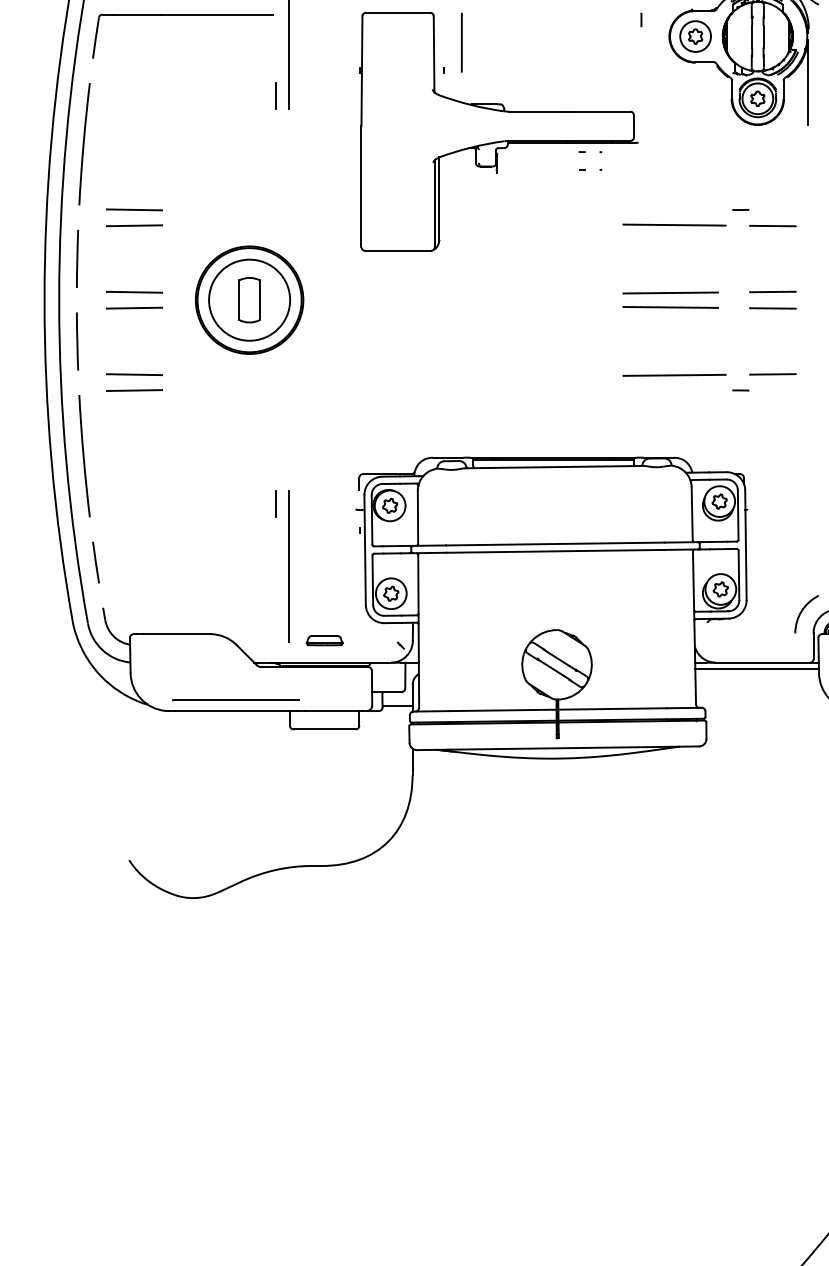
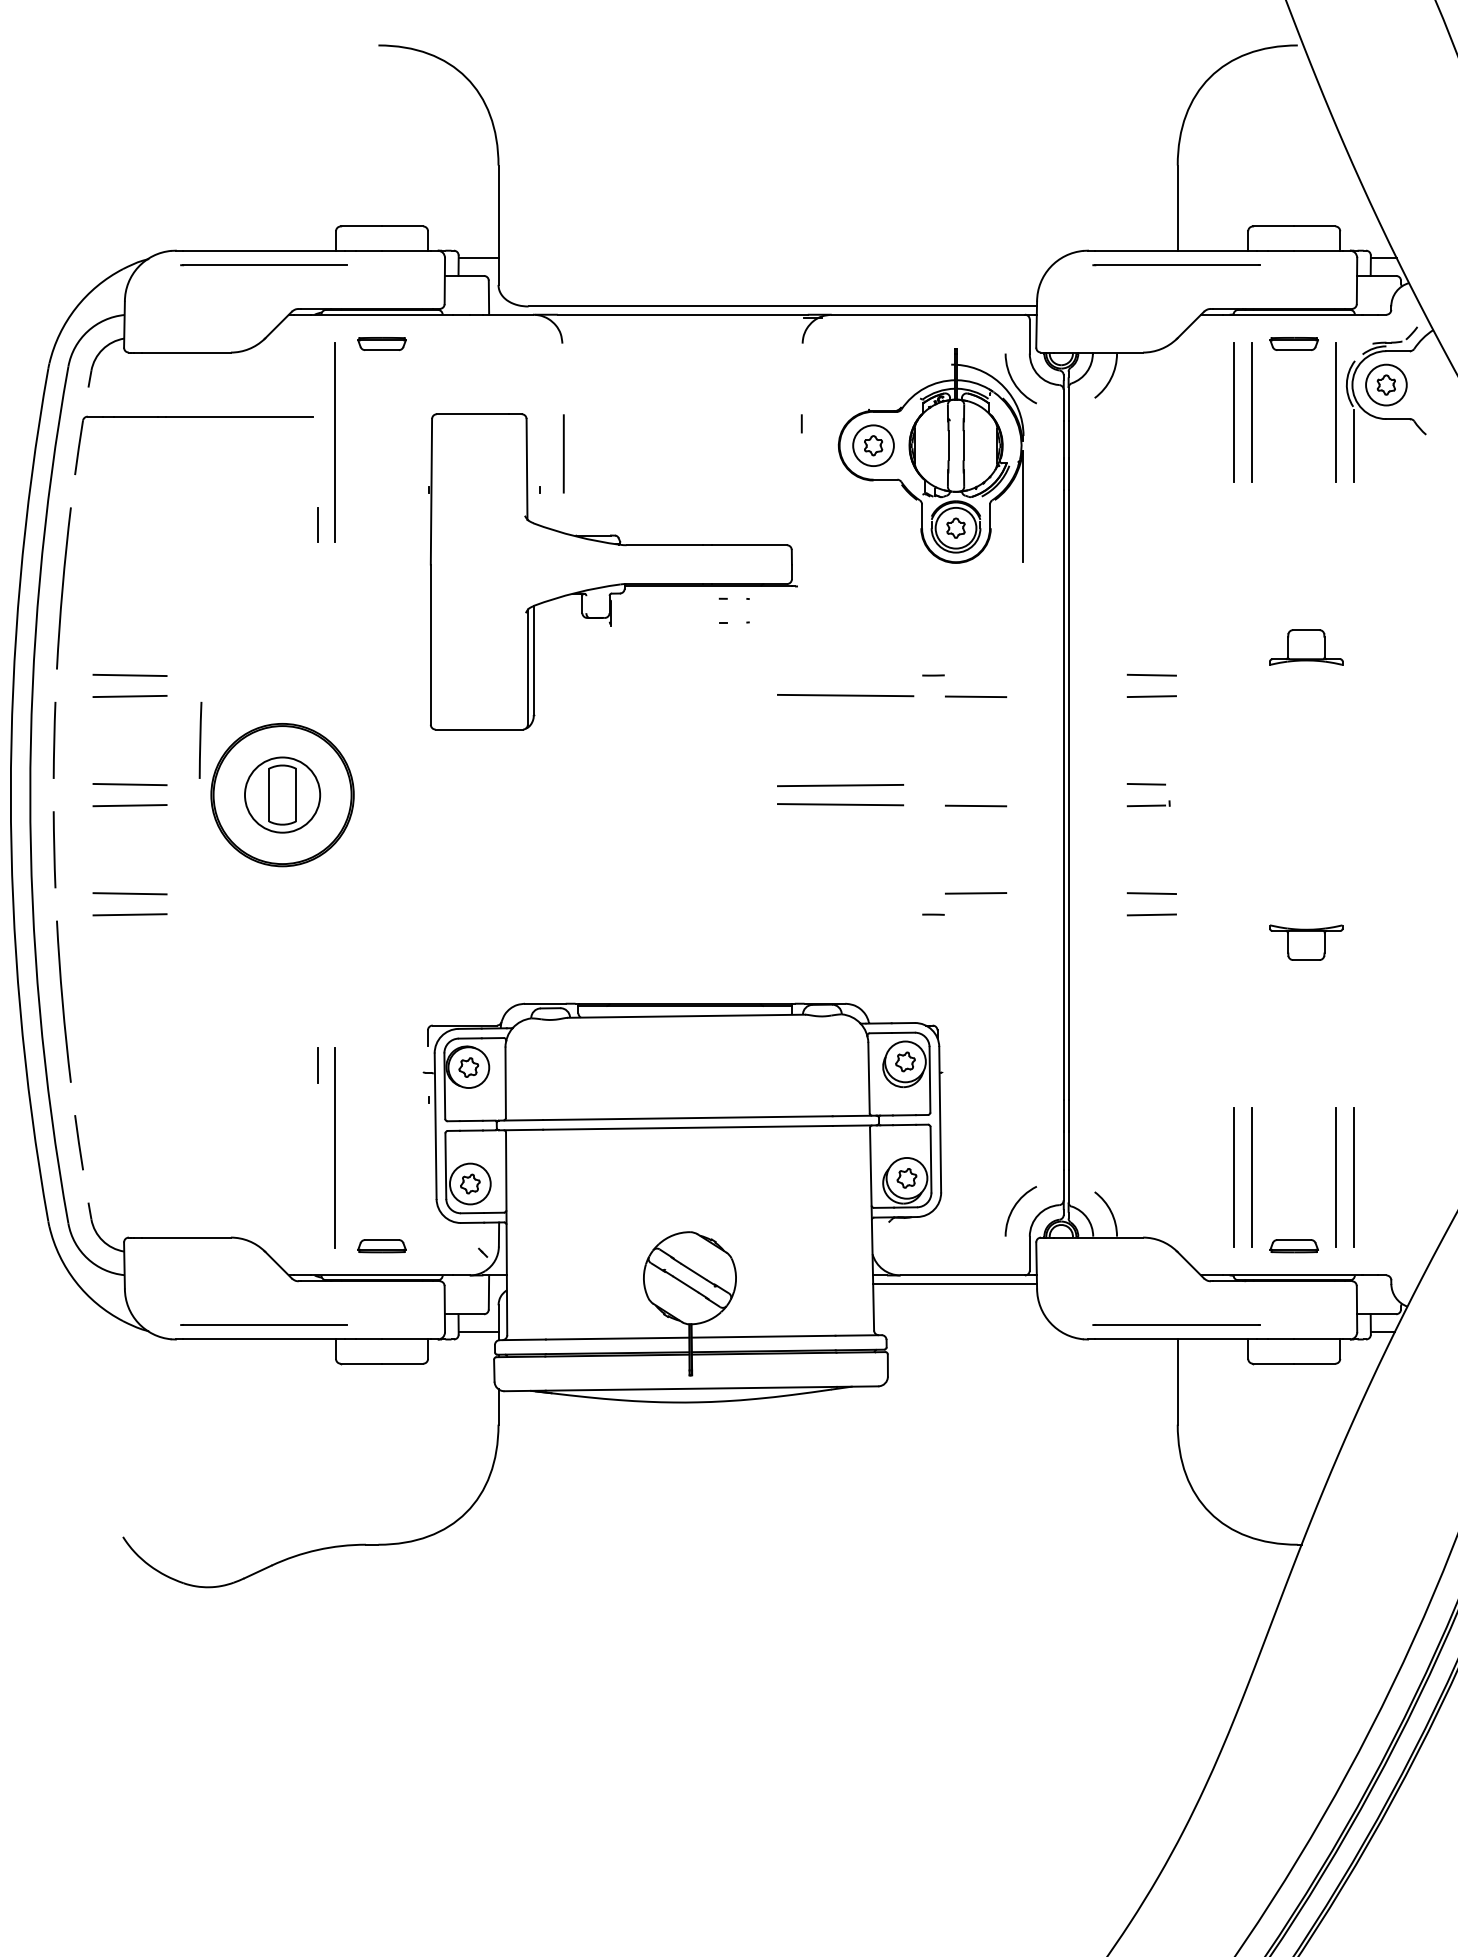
line: (187, 258) -> (200, 739), added
line: (772, 291) -> (975, 783), removed
circle: (249, 299) -> (282, 794), size x0.7
line: (674, 375) -> (845, 894), removed

